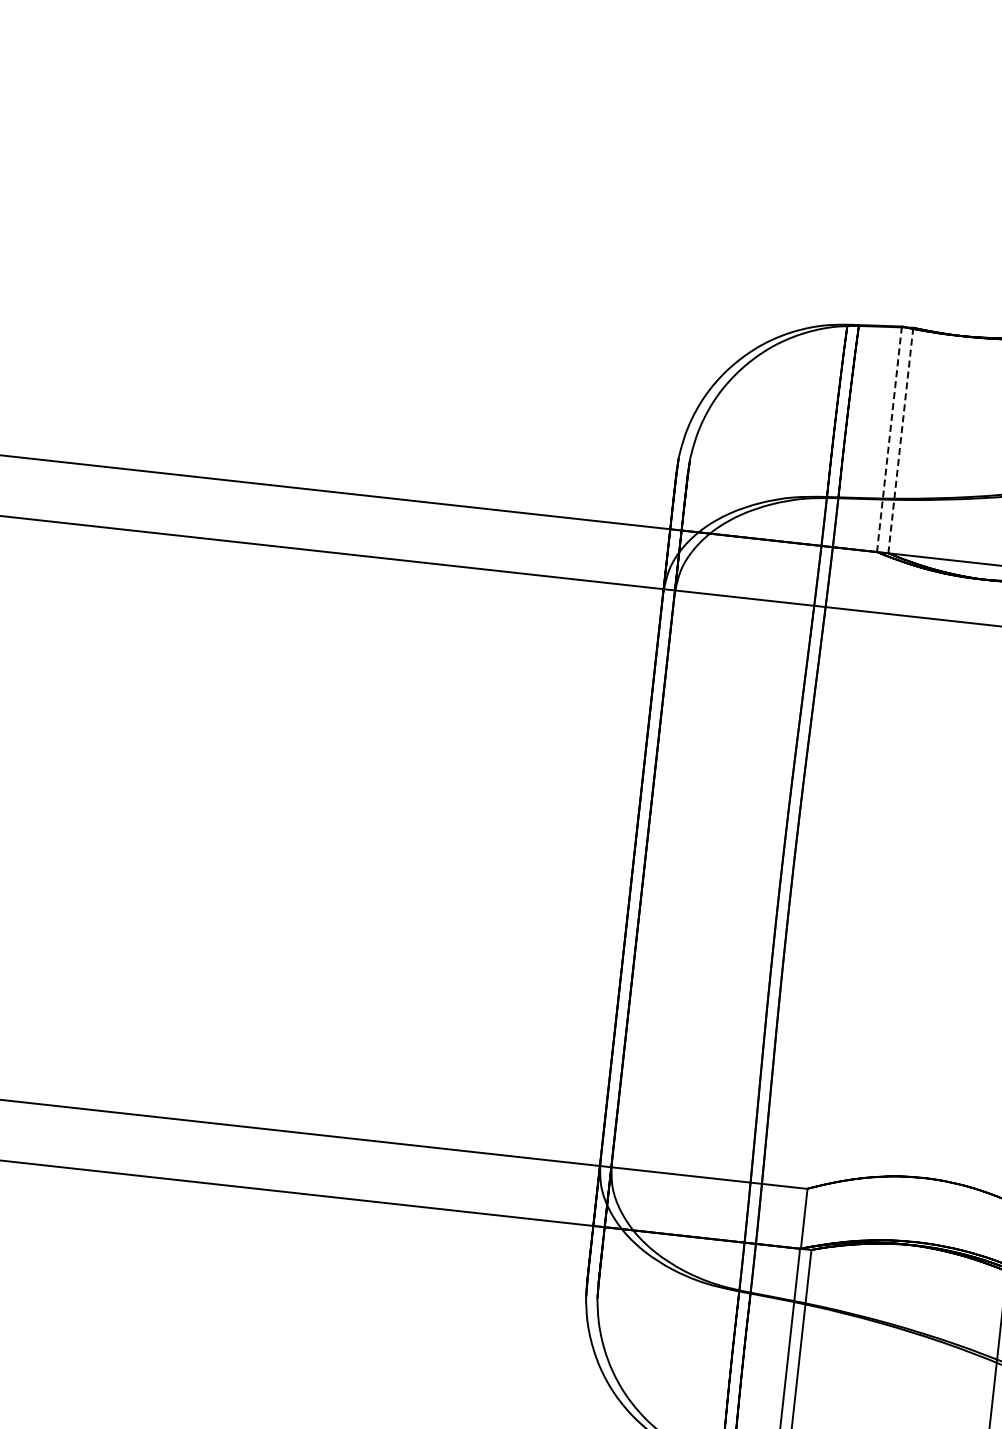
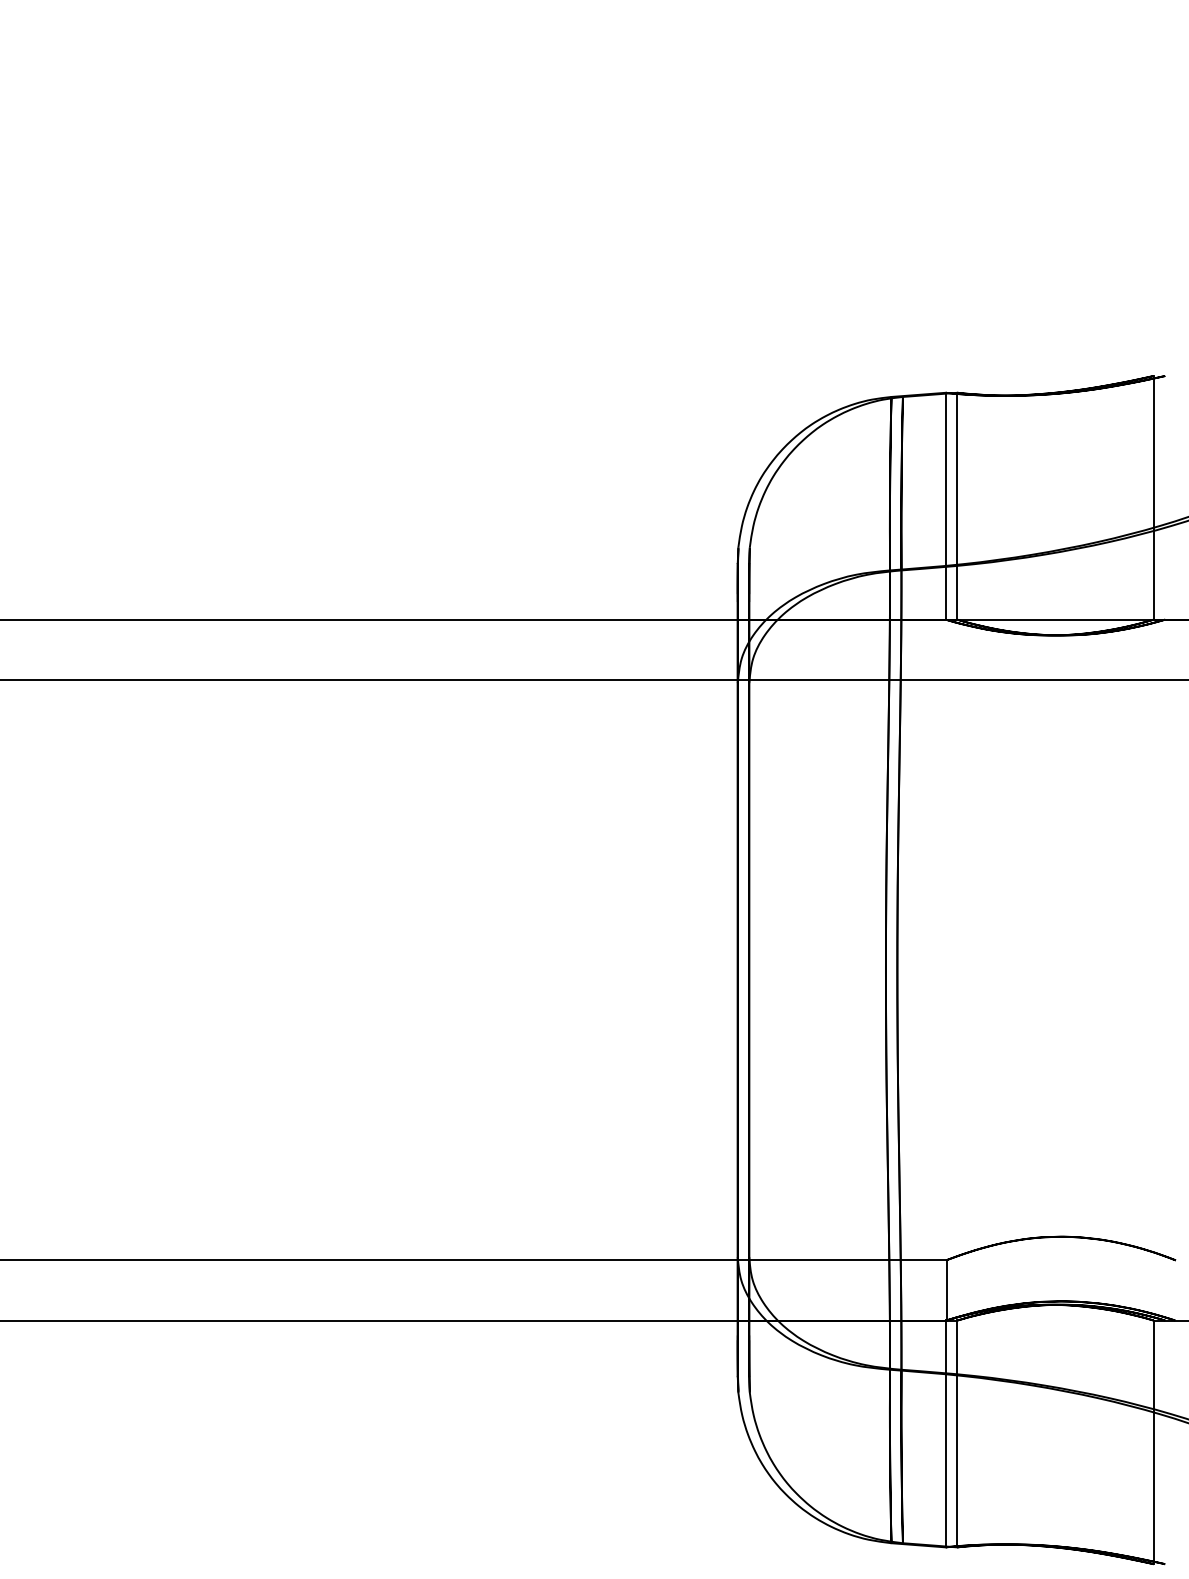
line: (889, 439) -> (945, 506), dashed -> solid
line: (901, 440) -> (957, 506), dashed -> solid

